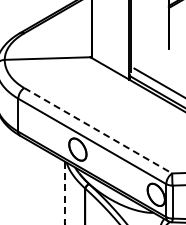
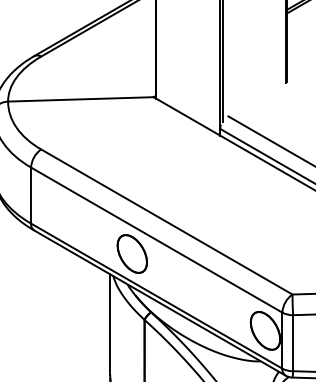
line: (98, 131) -> (167, 223), dashed -> solid
line: (64, 191) -> (109, 325), dashed -> solid

